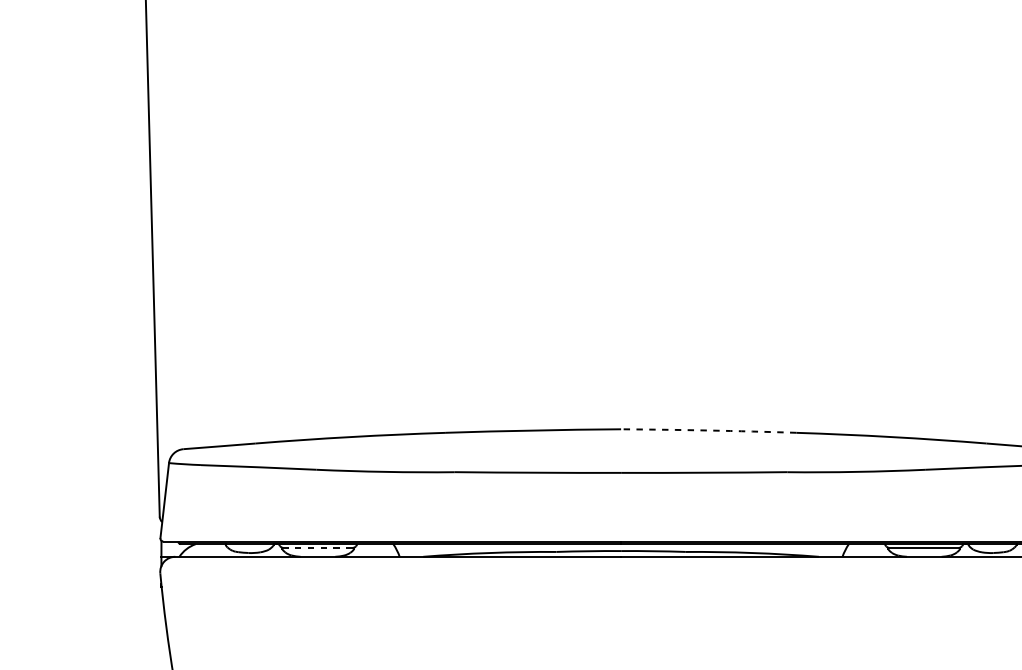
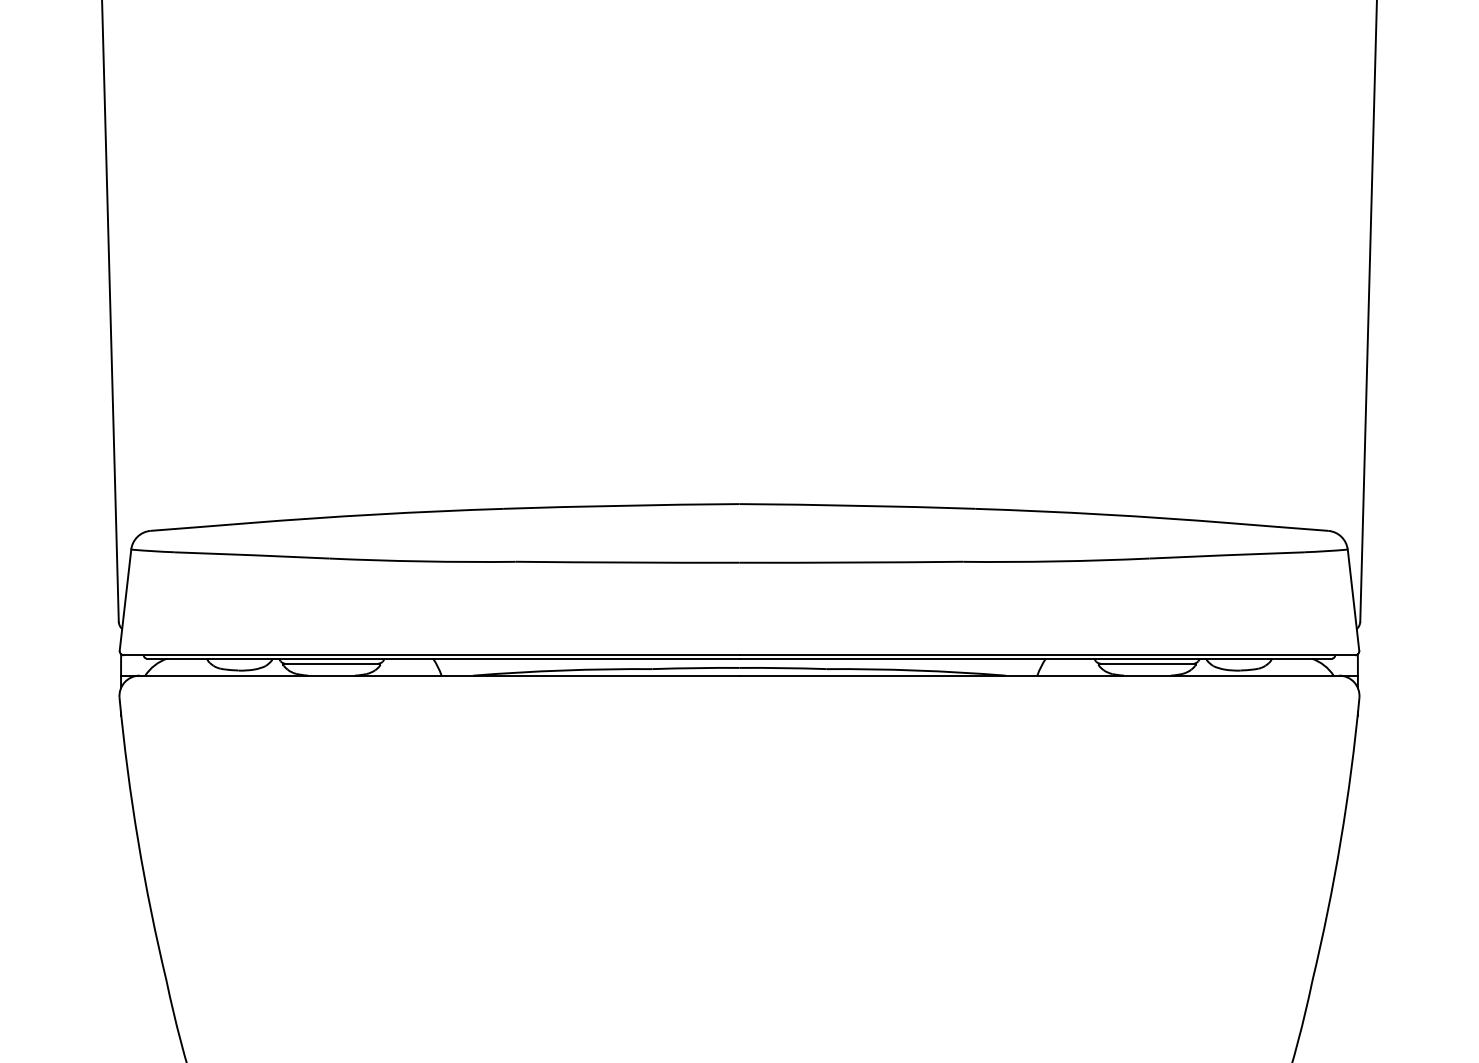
arc: (708, 430) -> (857, 505), dashed -> solid
line: (318, 547) -> (332, 663), dashed -> solid

